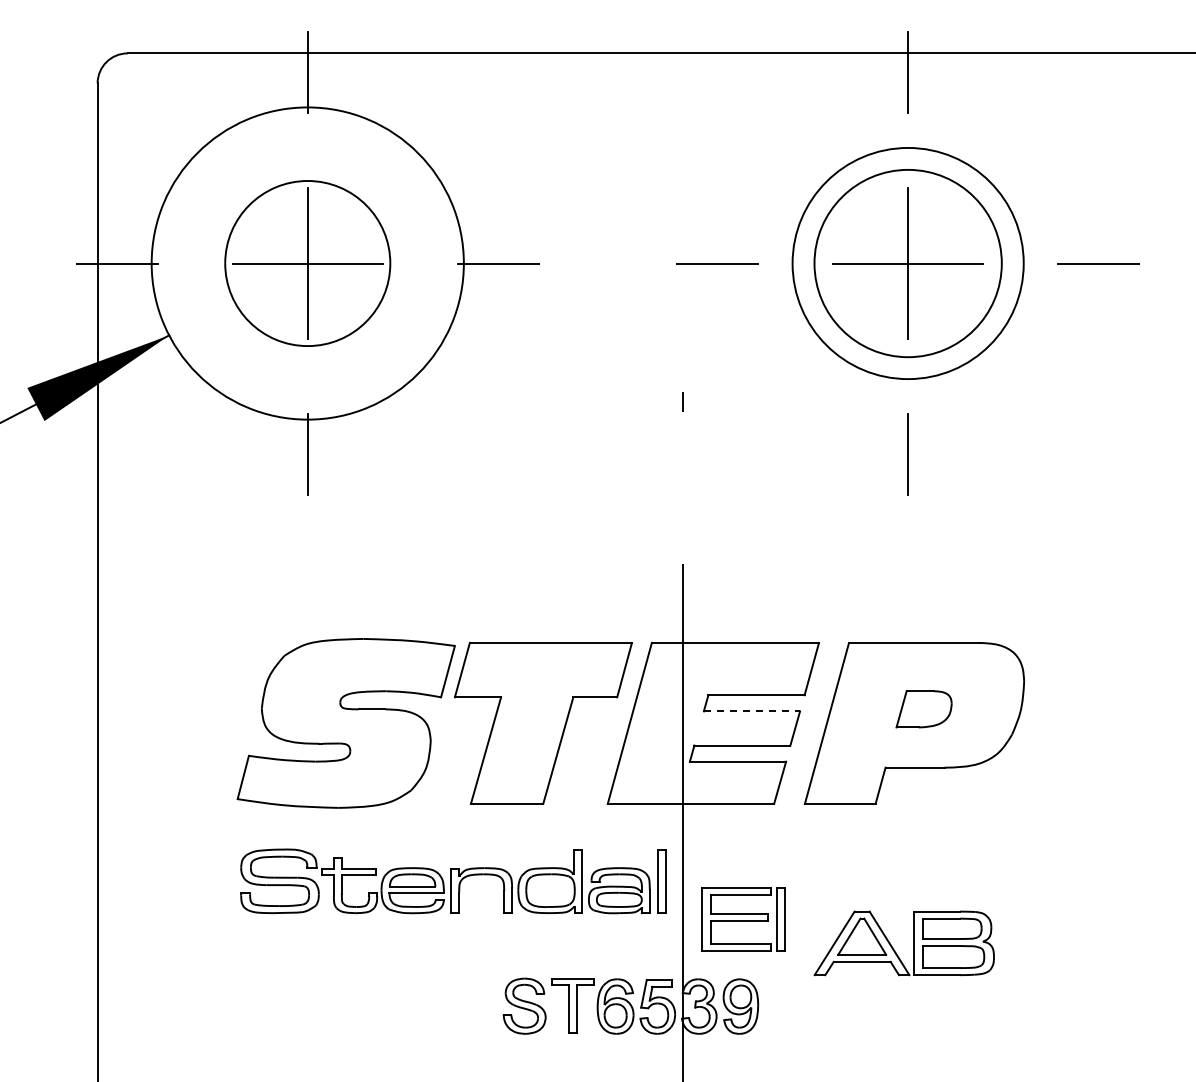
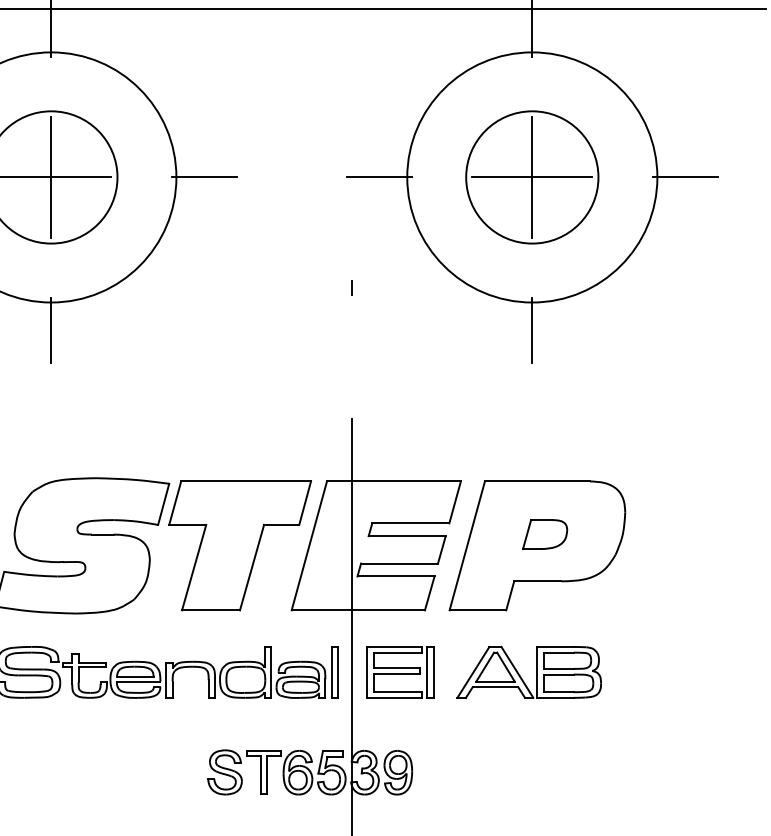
circle: (907, 263) -> (531, 177), size x0.71
circle: (908, 263) -> (532, 177), size x1.67
line: (752, 711) -> (407, 536), dashed -> solid
part: (743, 919) -> (400, 672), moved
part: (913, 943) -> (536, 672), moved

